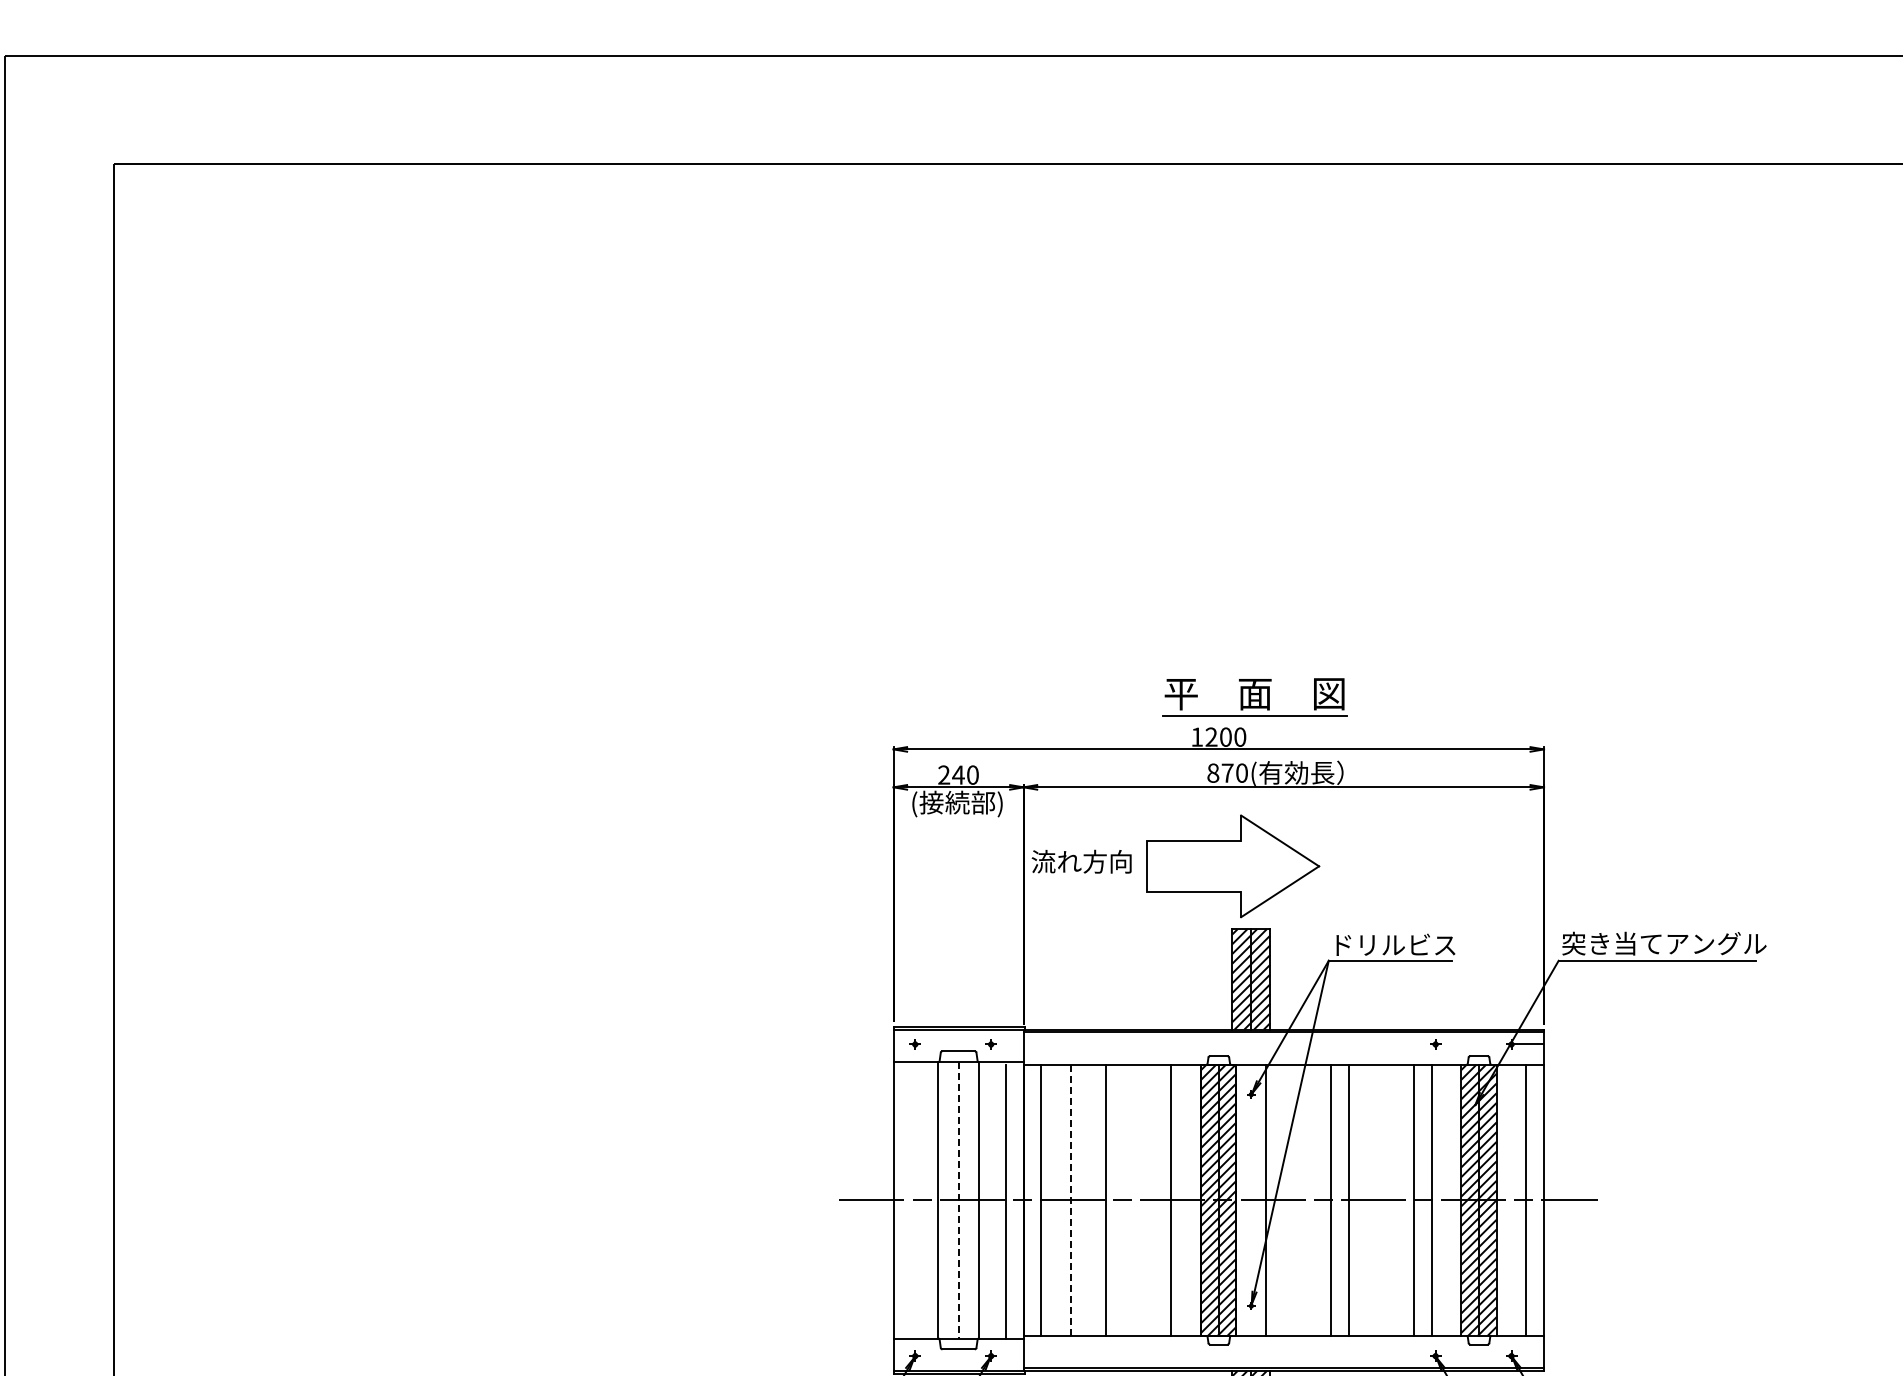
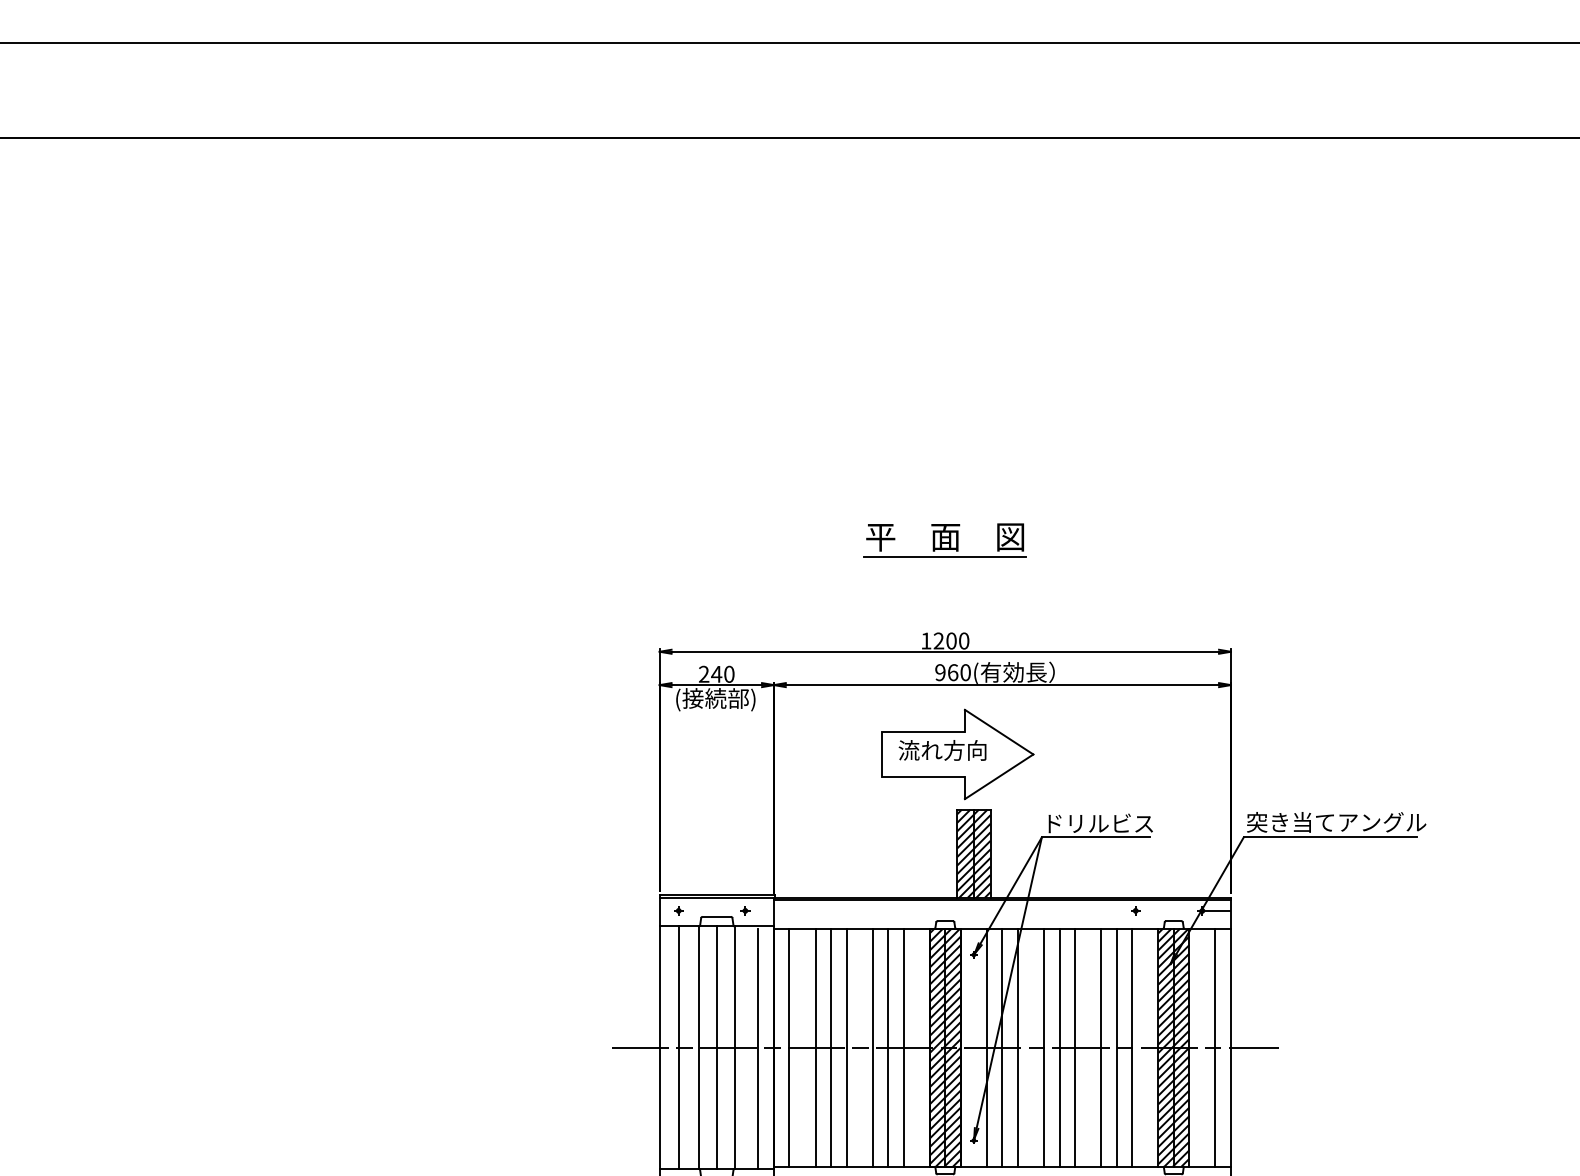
part: (1254, 697) -> (945, 540), moved
text: (1220, 772) -> (946, 672), 870( -> 960(
text: (1081, 861) -> (942, 750), moved
line: (1088, 1199) -> (830, 1047), added
line: (1136, 1199) -> (873, 1047), added
line: (1153, 1199) -> (887, 1047), added
line: (1283, 1199) -> (1002, 1047), added
line: (1301, 1199) -> (1017, 1047), added
line: (1366, 1199) -> (1075, 1047), added
line: (1396, 1199) -> (1101, 1047), added
line: (915, 1200) -> (678, 1047), added
line: (958, 1200) -> (716, 1047), dashed -> solid
line: (1071, 1200) -> (815, 1047), dashed -> solid

